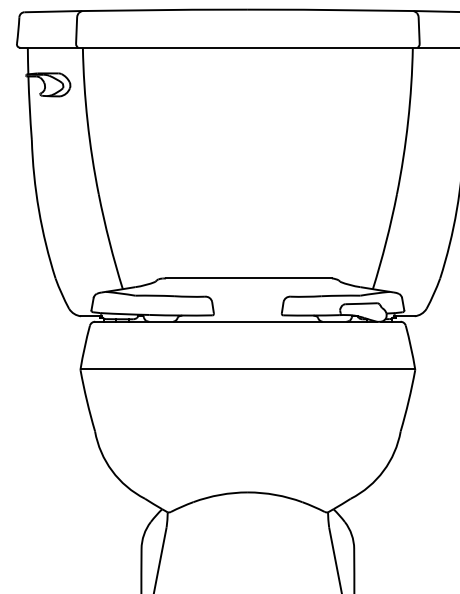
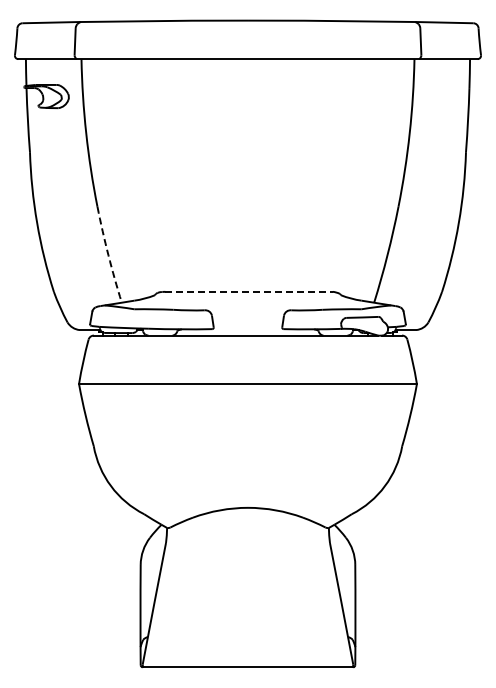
arc: (109, 242) -> (108, 255), solid -> dashed
line: (249, 278) -> (249, 291), solid -> dashed

